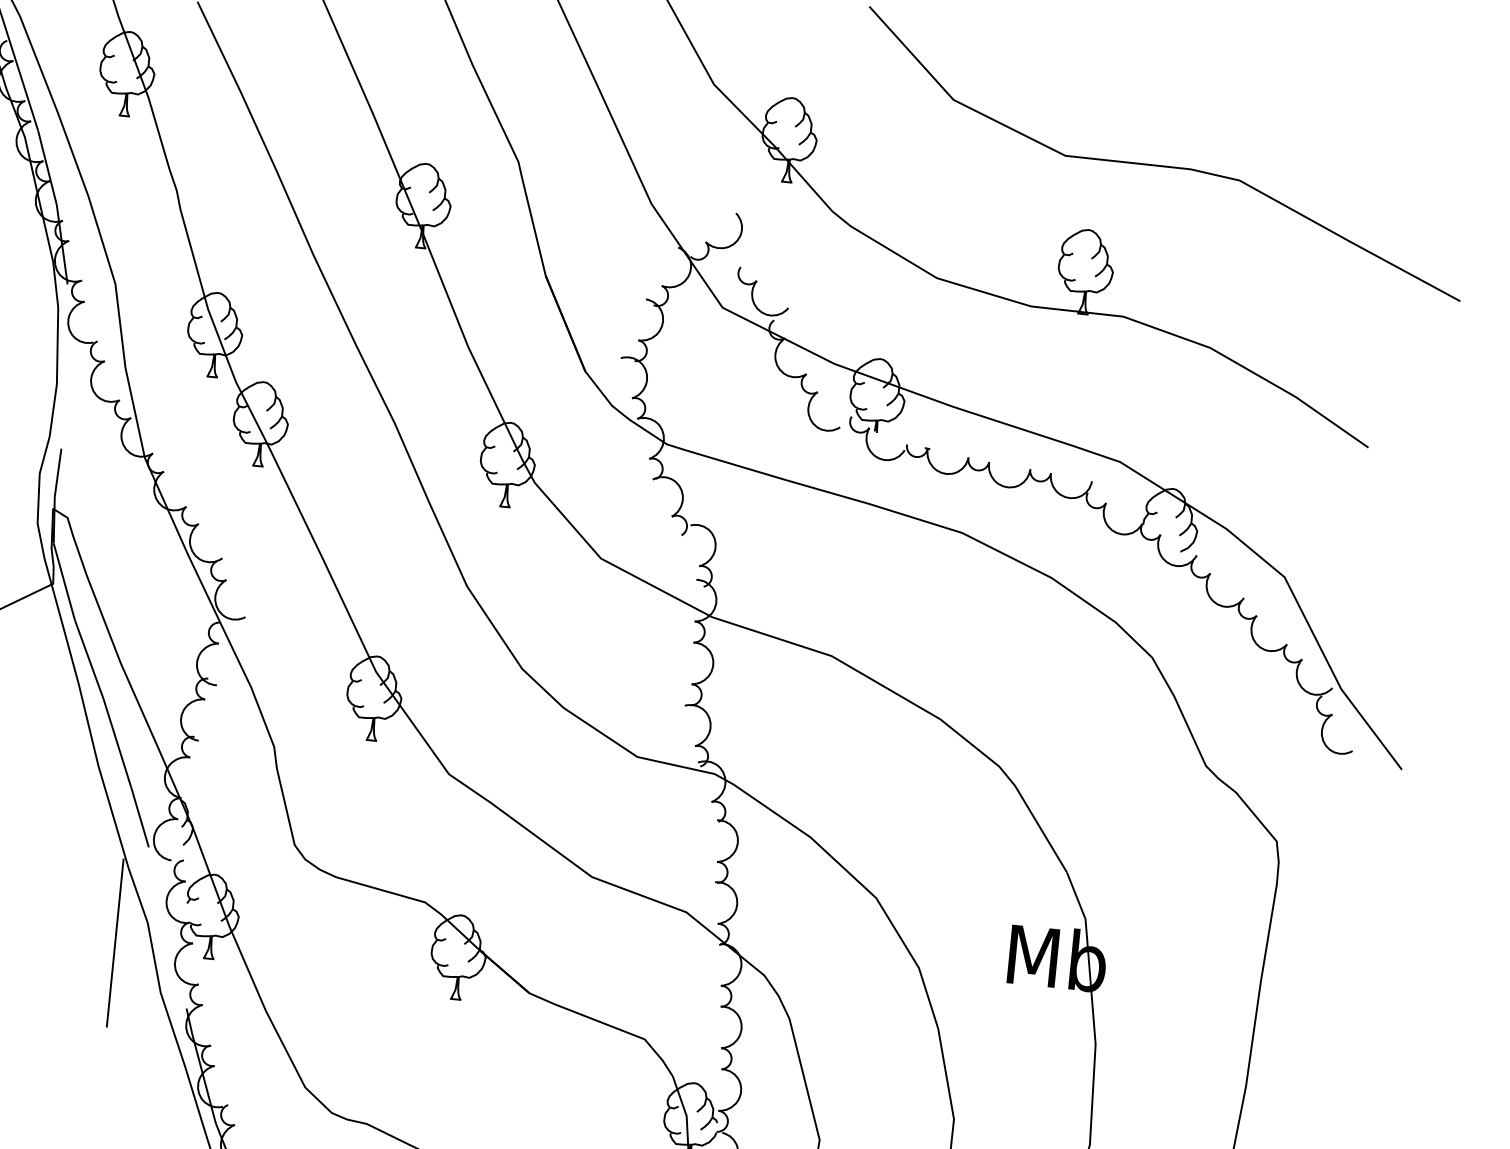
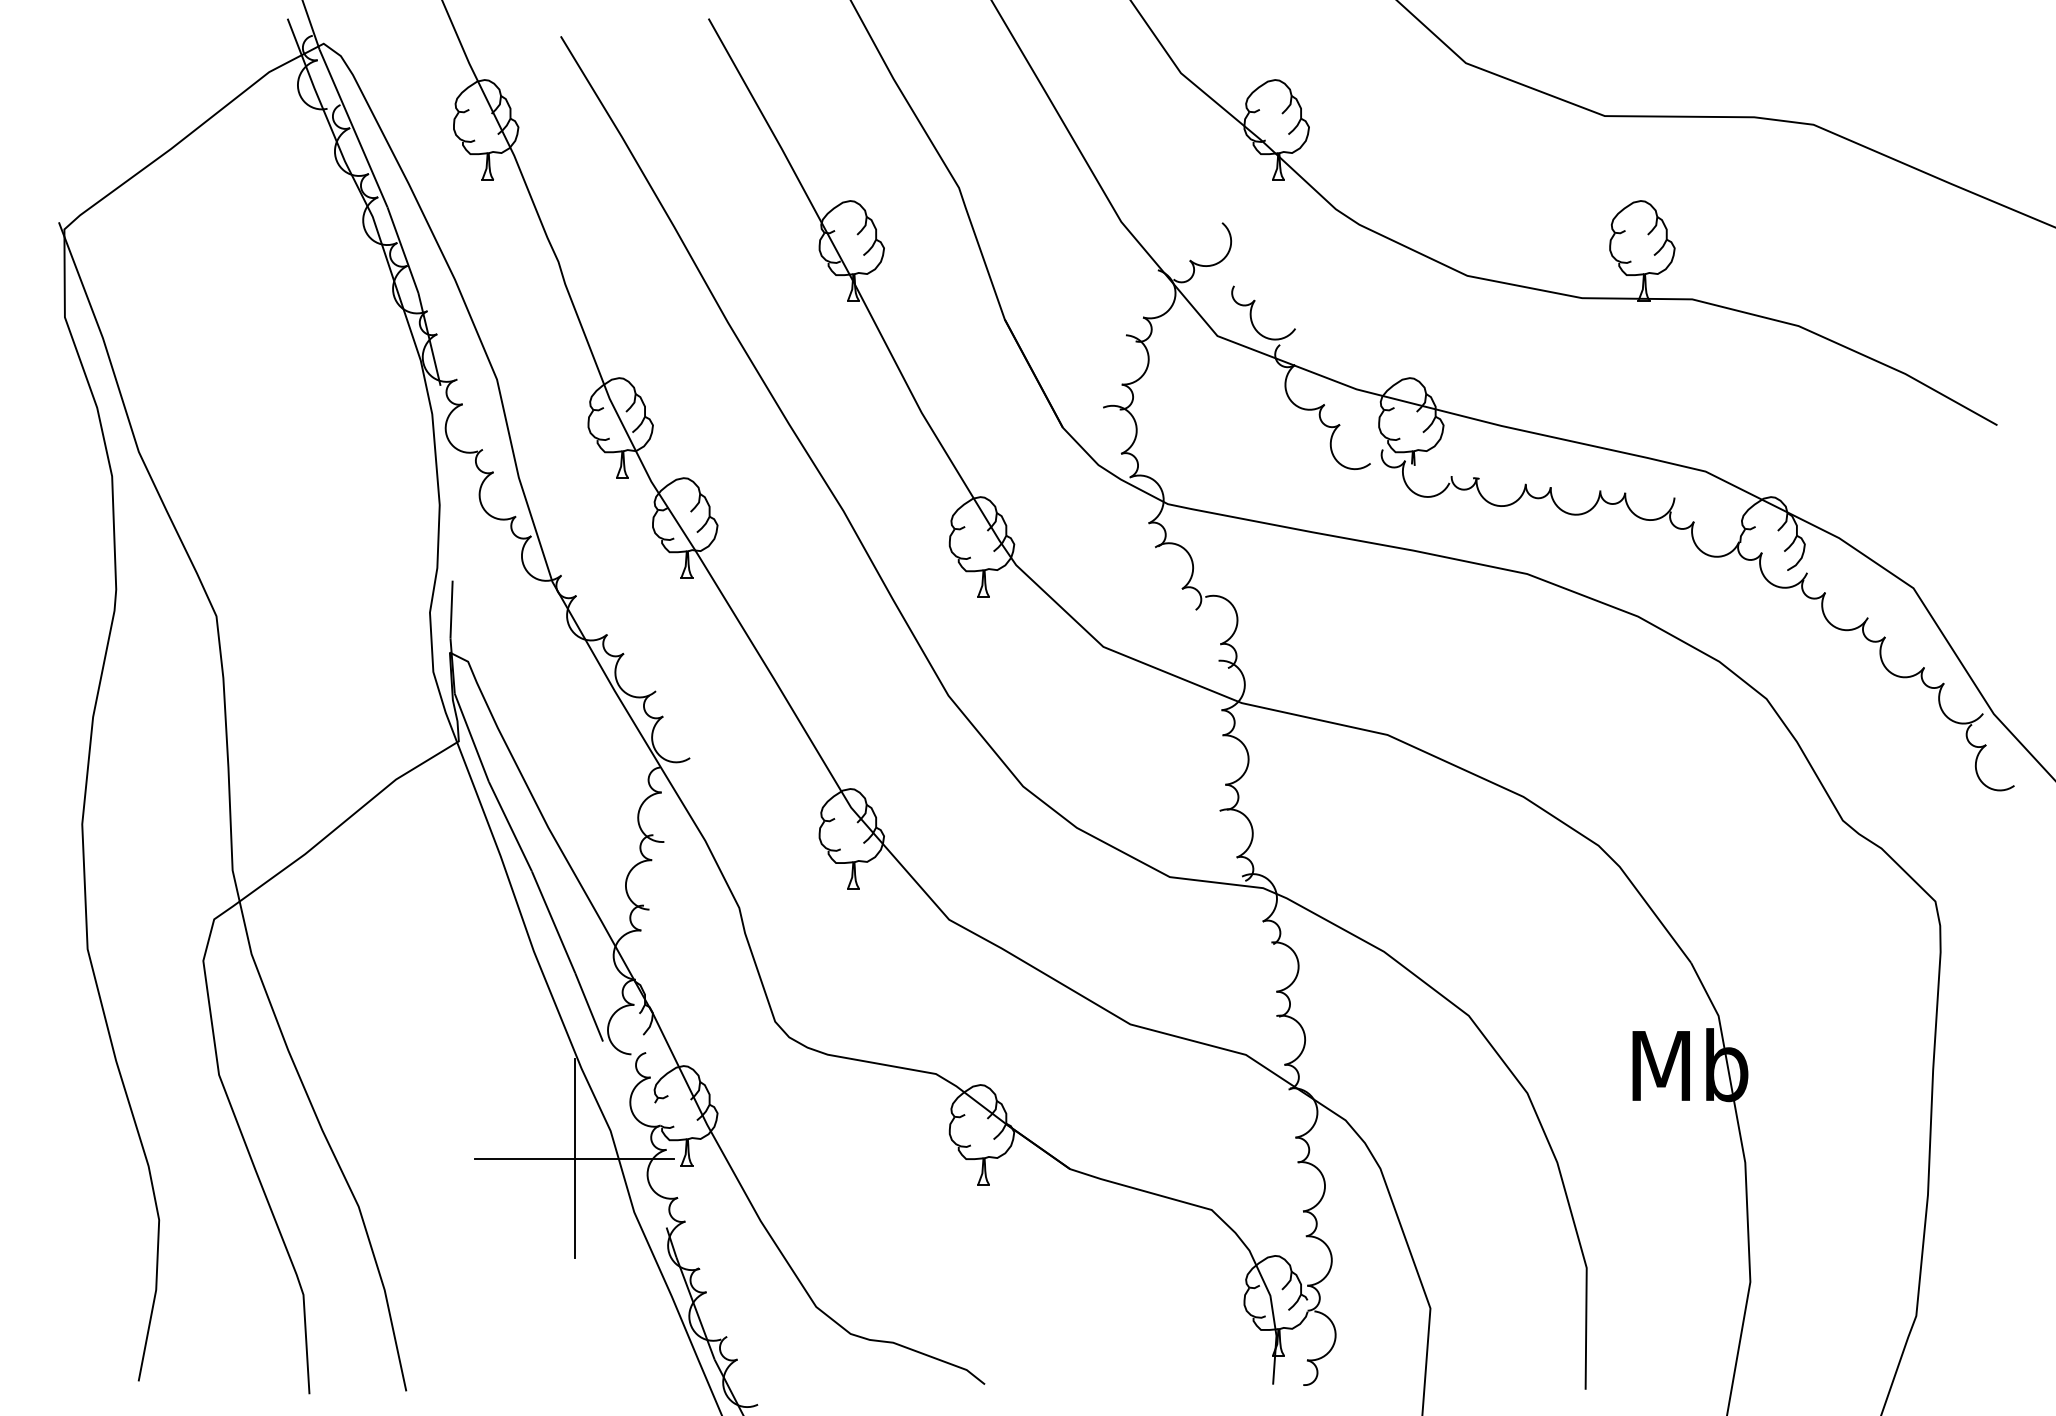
line: (115, 942) -> (574, 1158), added

